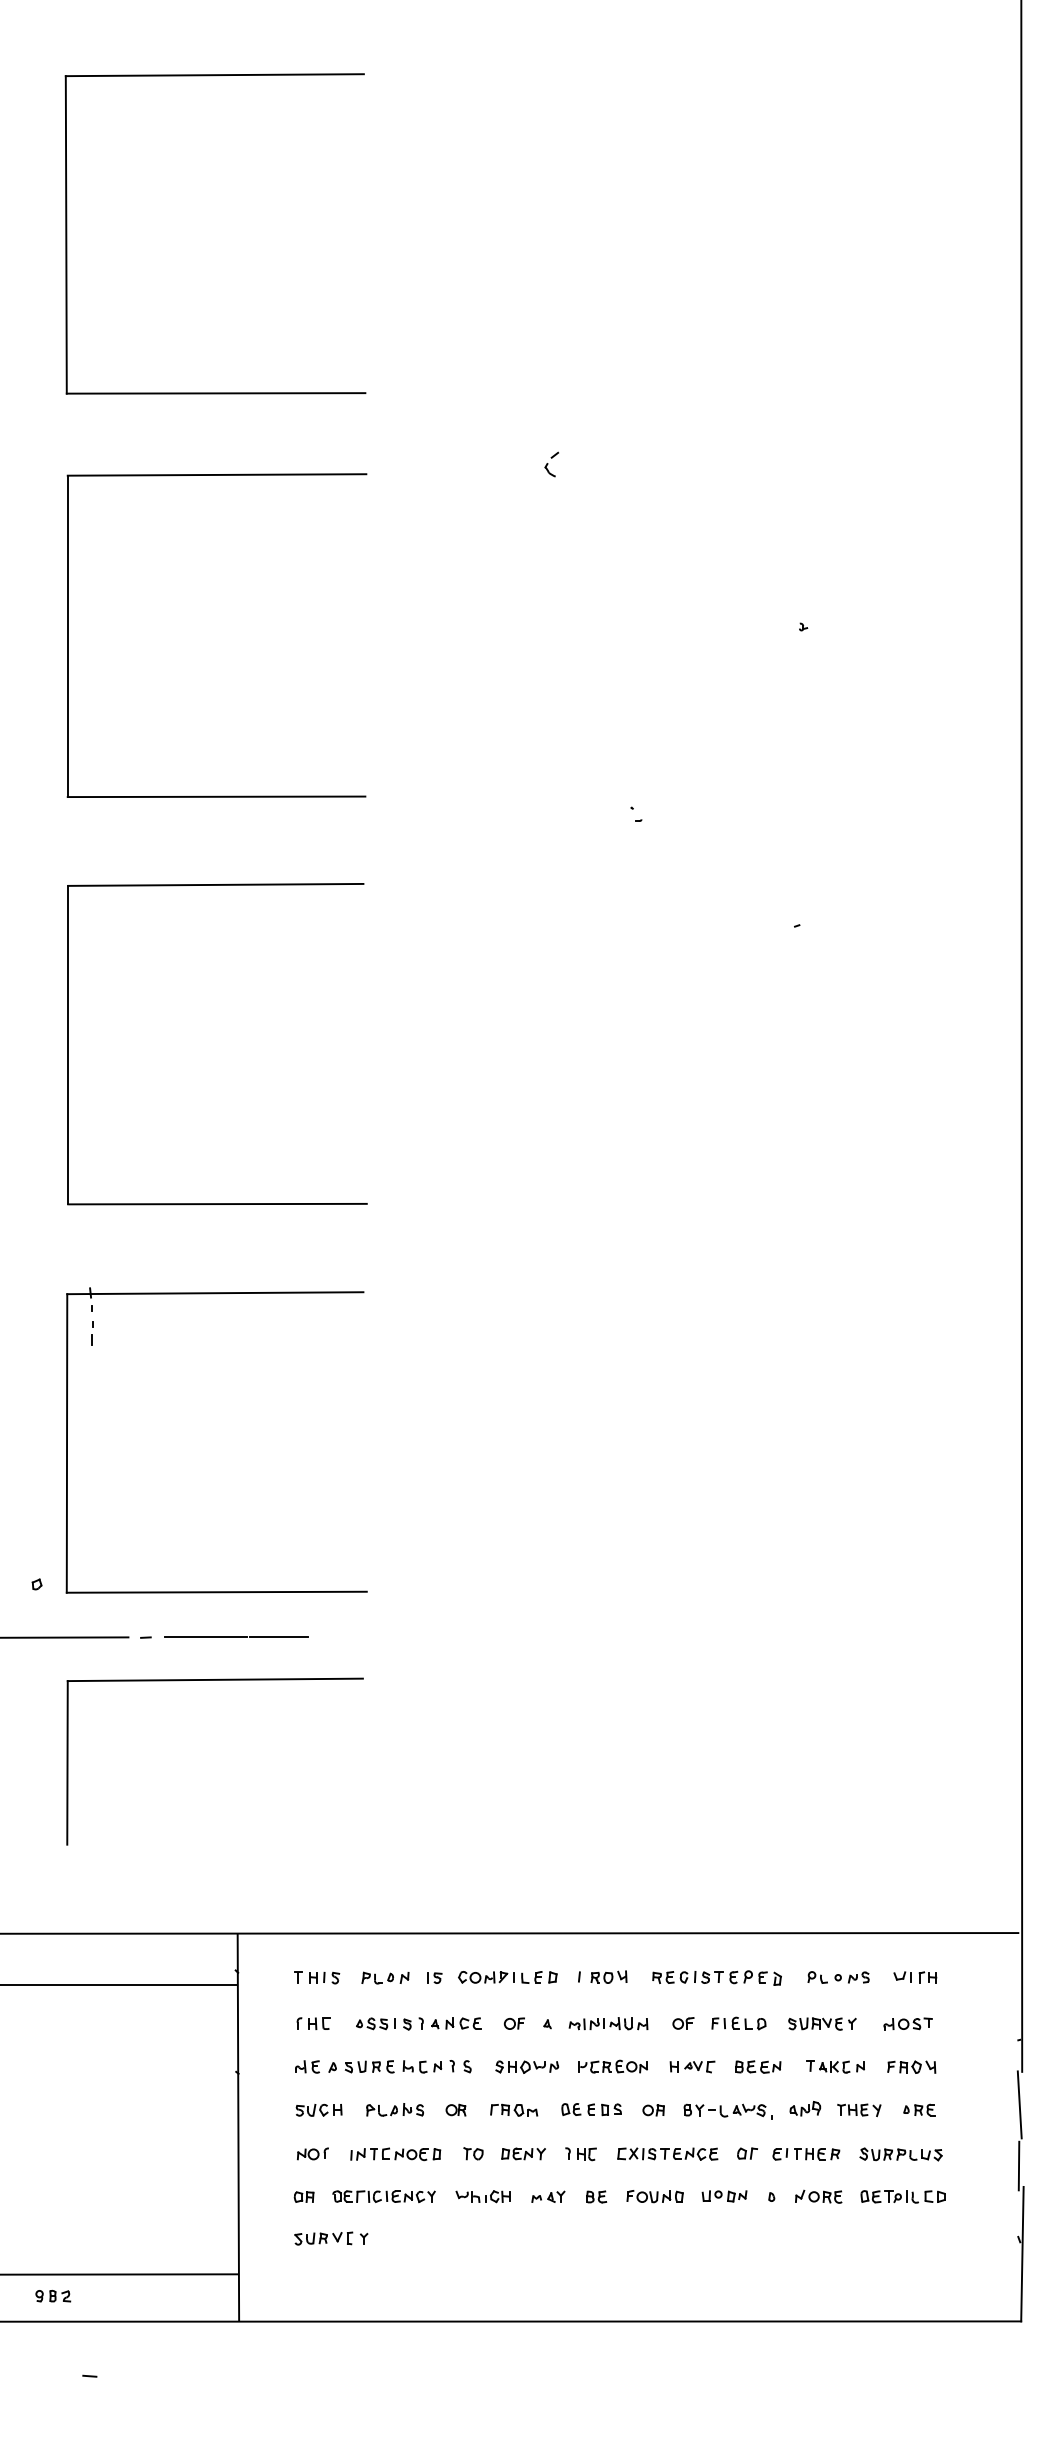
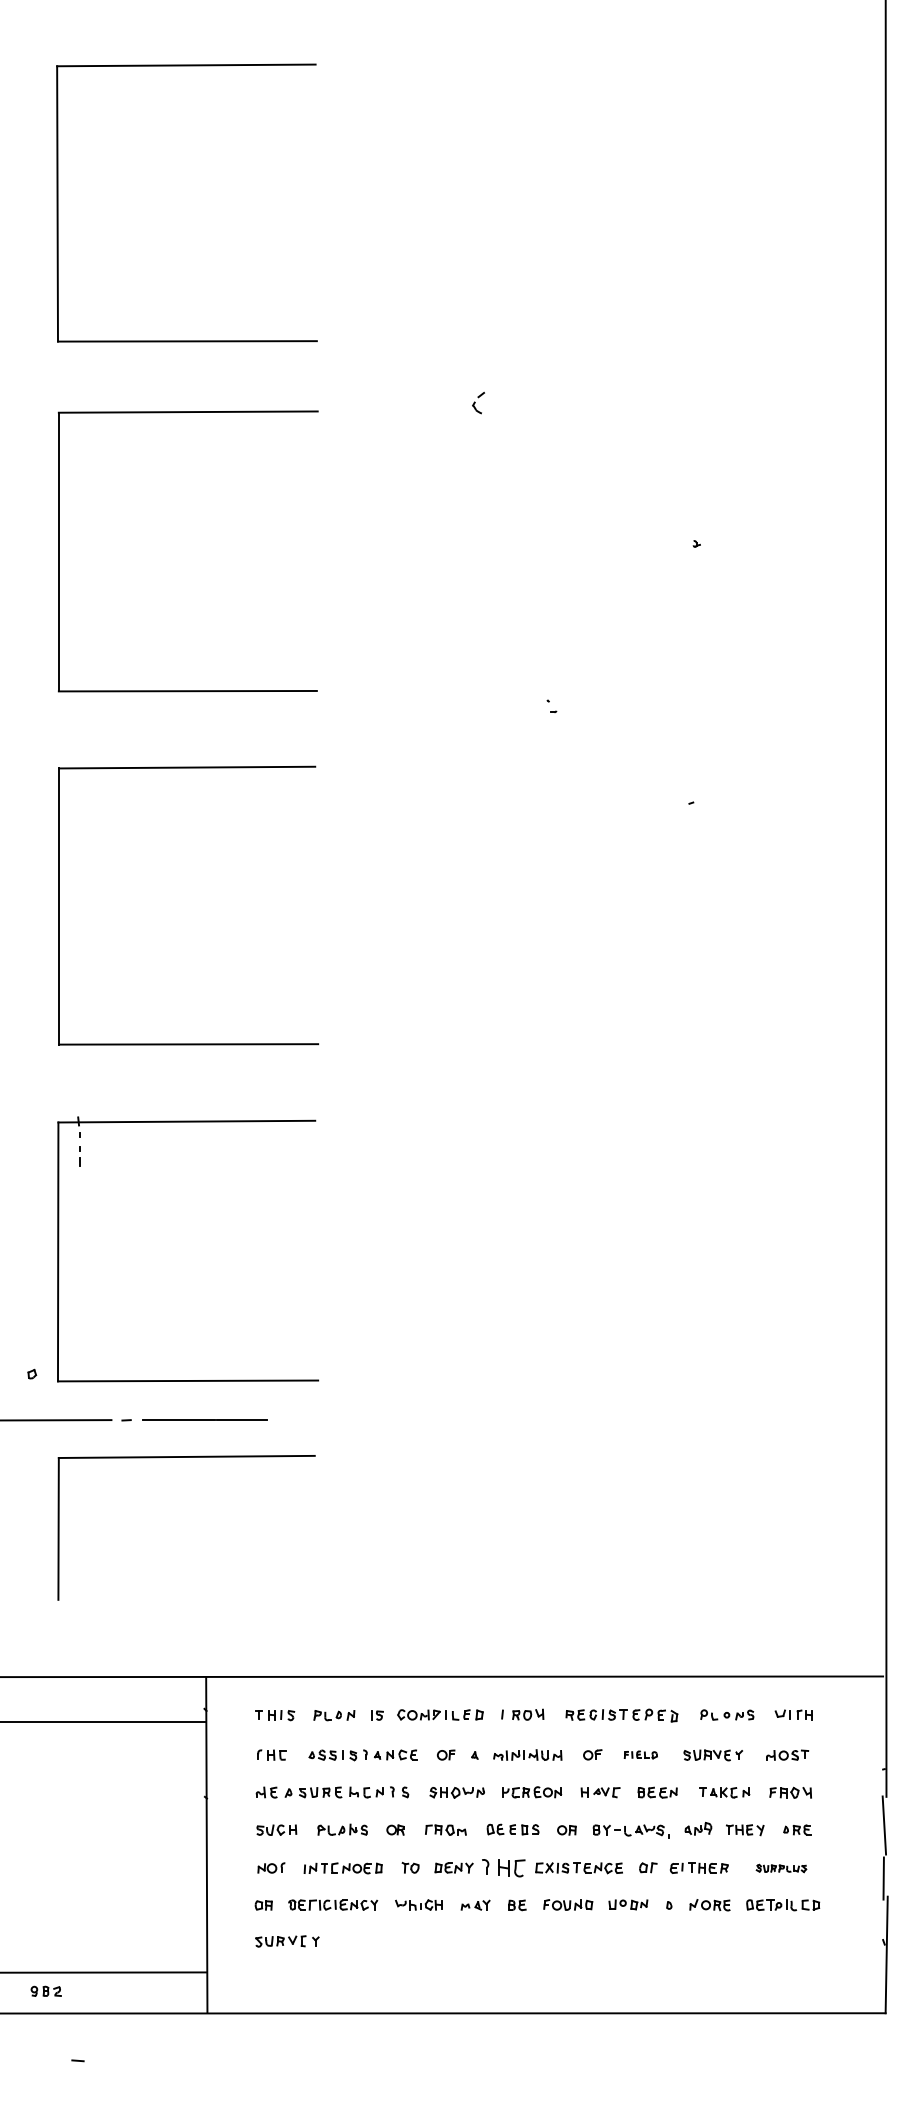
part: (738, 2023) -> (640, 1754), size x0.7
part: (580, 2154) -> (503, 1868), size x1.6
part: (901, 2154) -> (781, 1868), size x0.7

